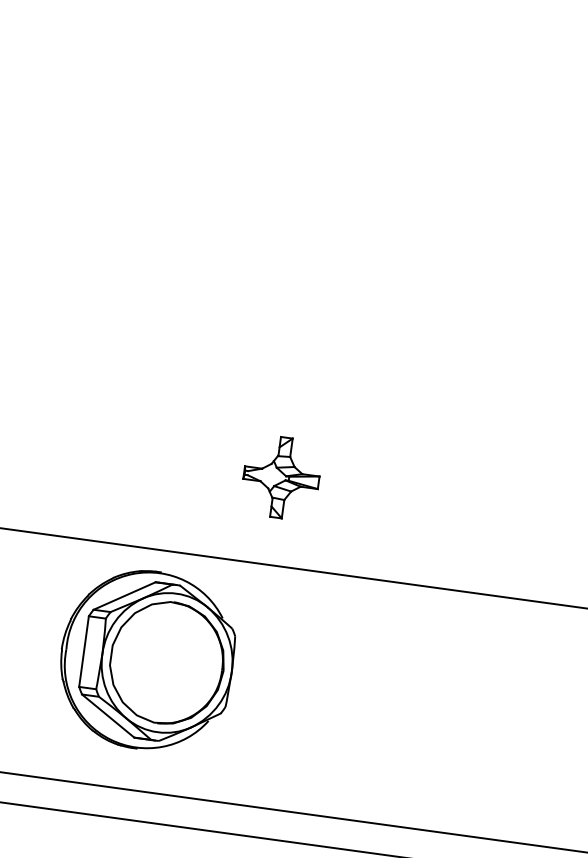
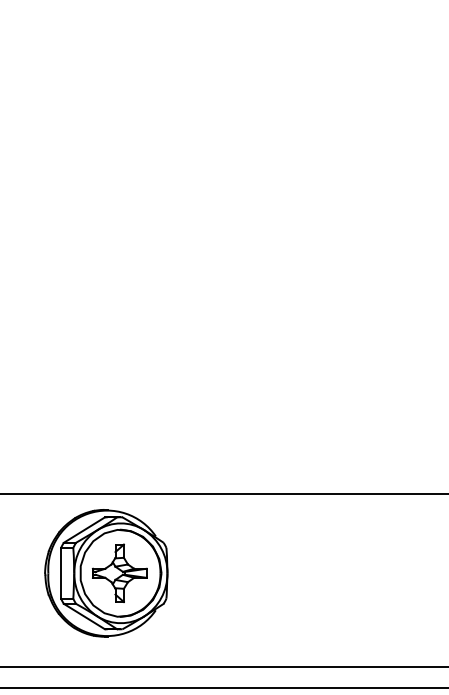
part: (281, 476) -> (119, 572), moved

